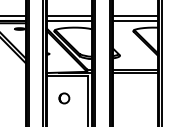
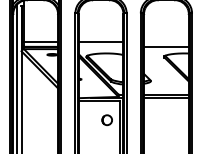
line: (135, 16) -> (166, 42), removed
line: (68, 20) -> (100, 46), removed
part: (63, 98) -> (106, 120), moved

